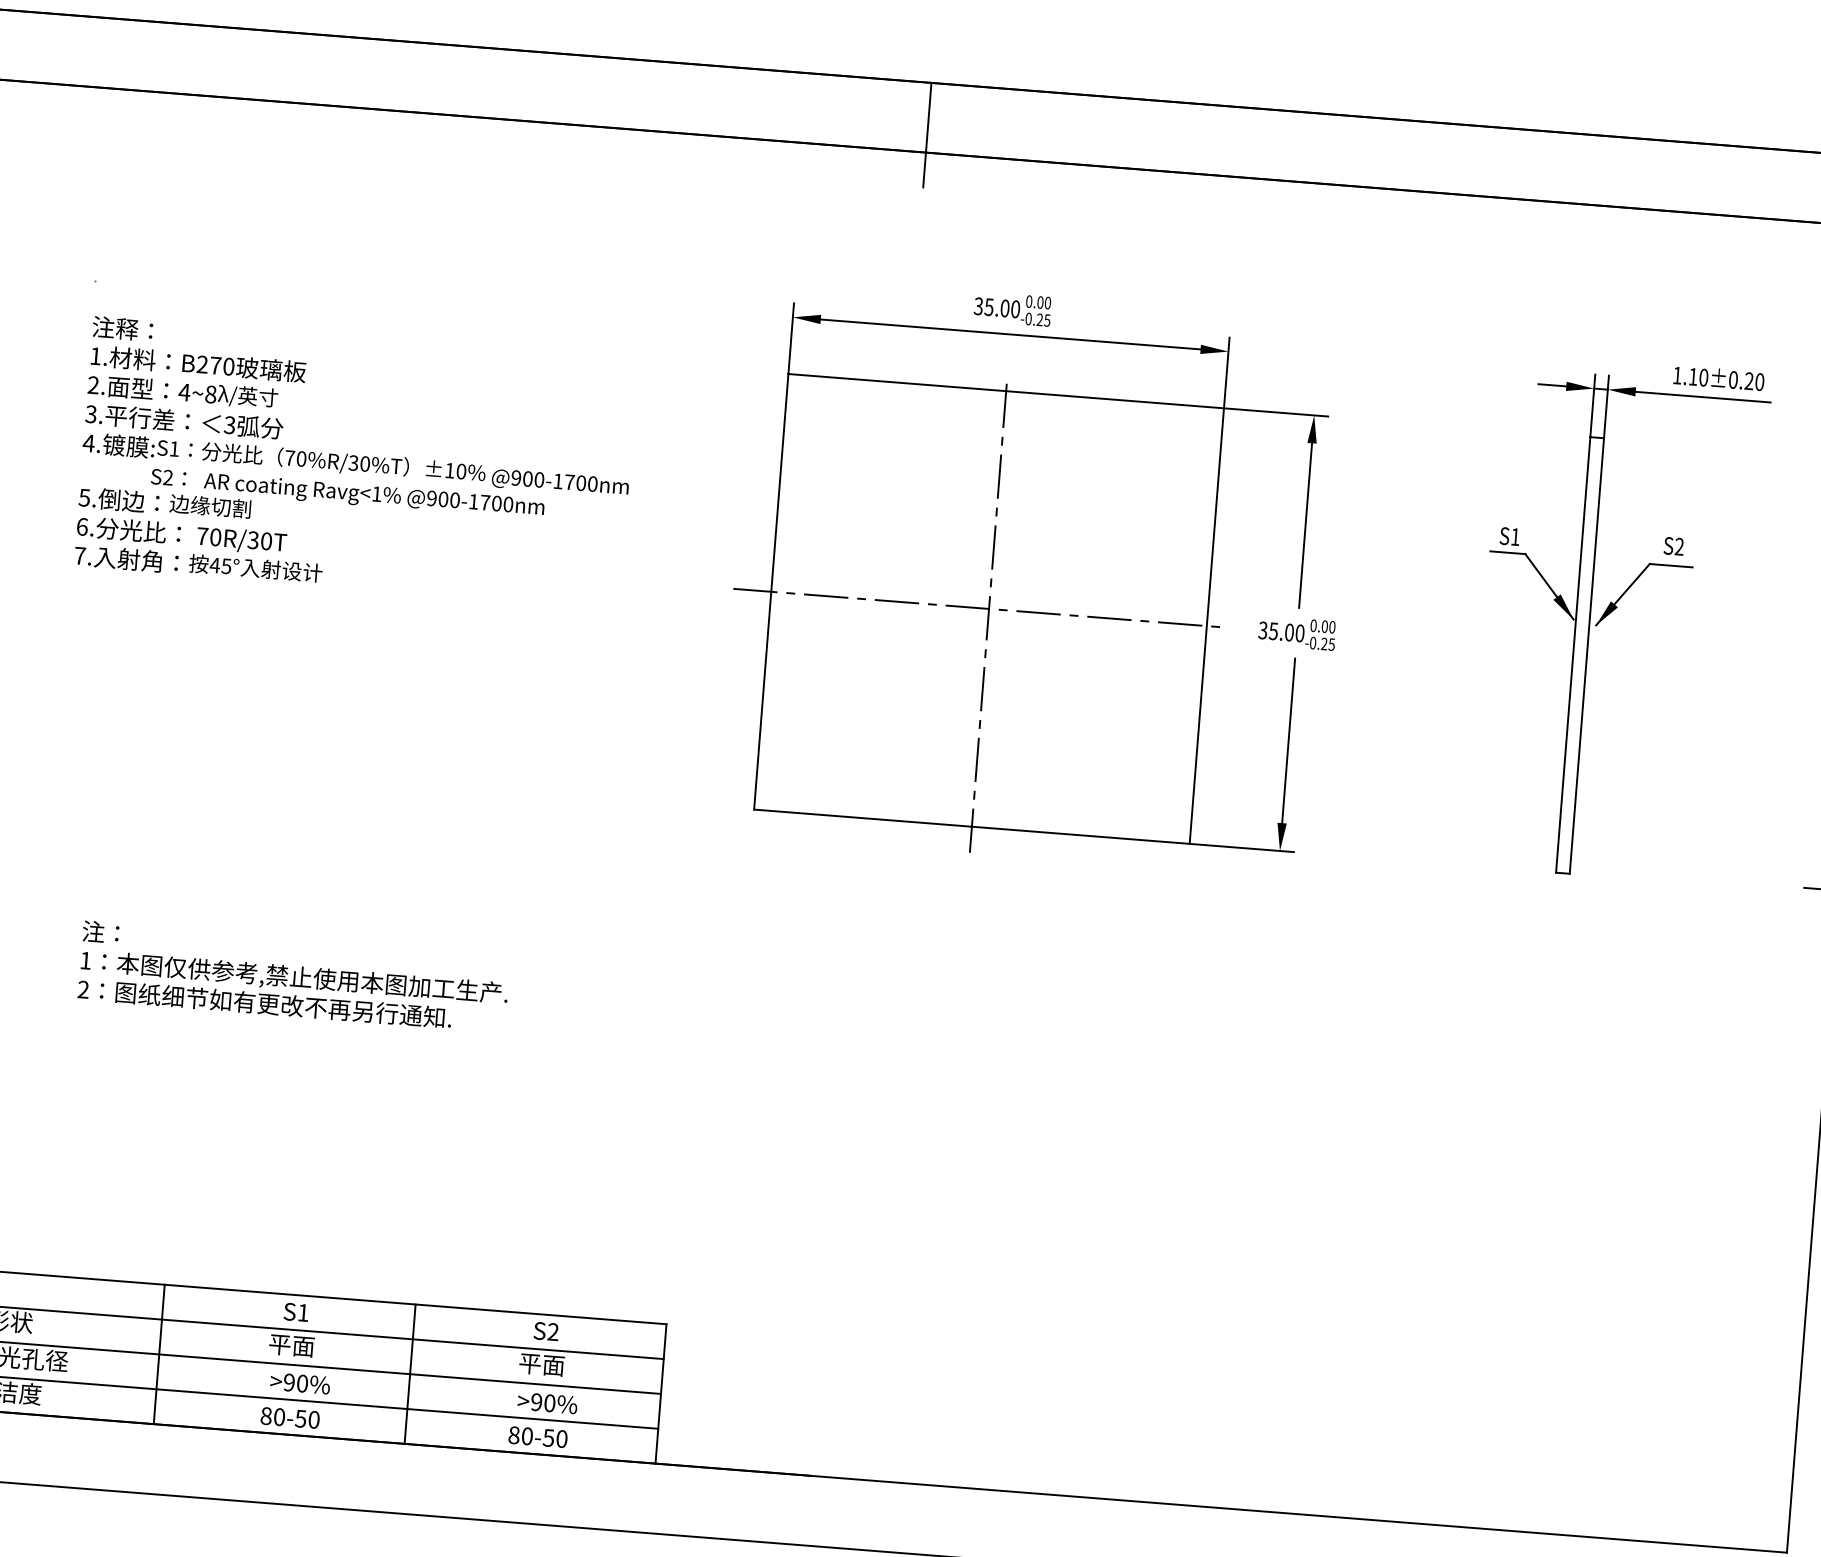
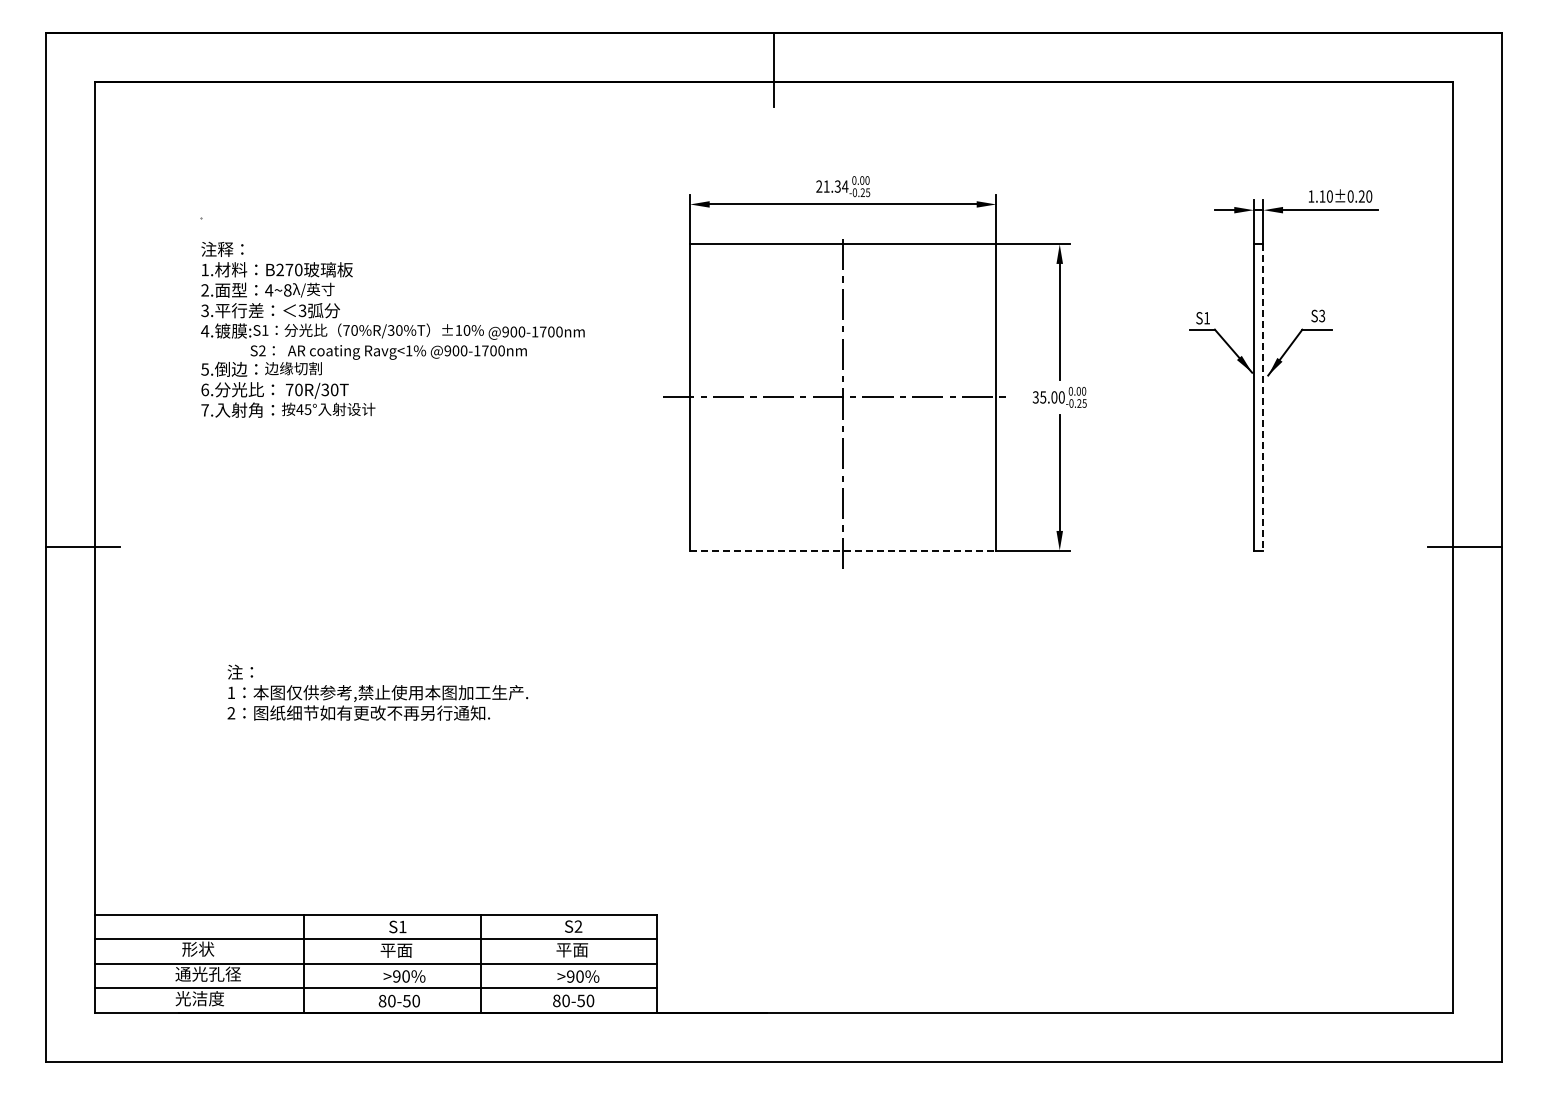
text: (997, 307) -> (832, 186), 35.00 -> 21.34
text: (1679, 547) -> (1322, 316), S2 -> S3
line: (1586, 656) -> (1263, 397), solid -> dashed
line: (972, 826) -> (843, 550), solid -> dashed

